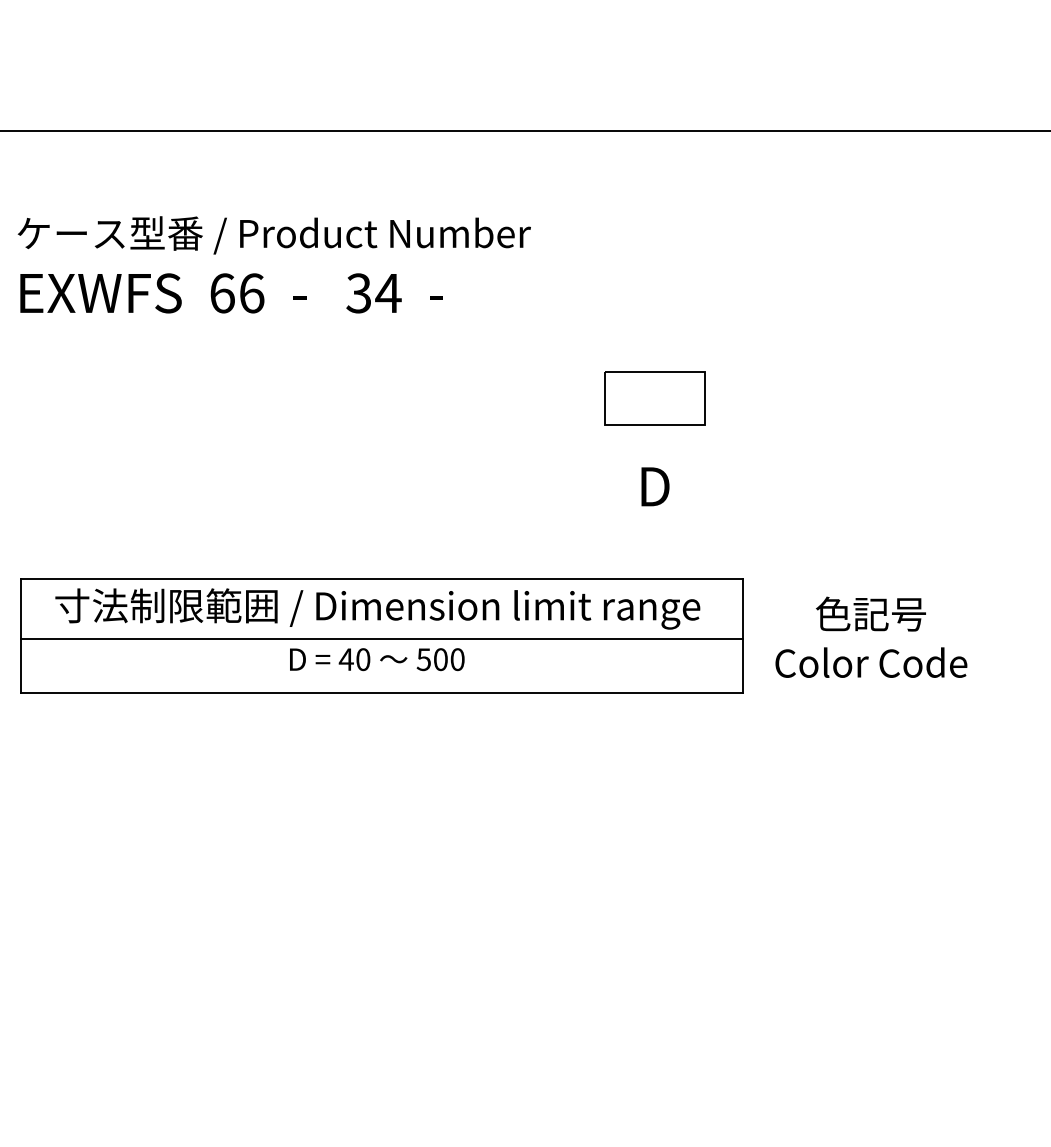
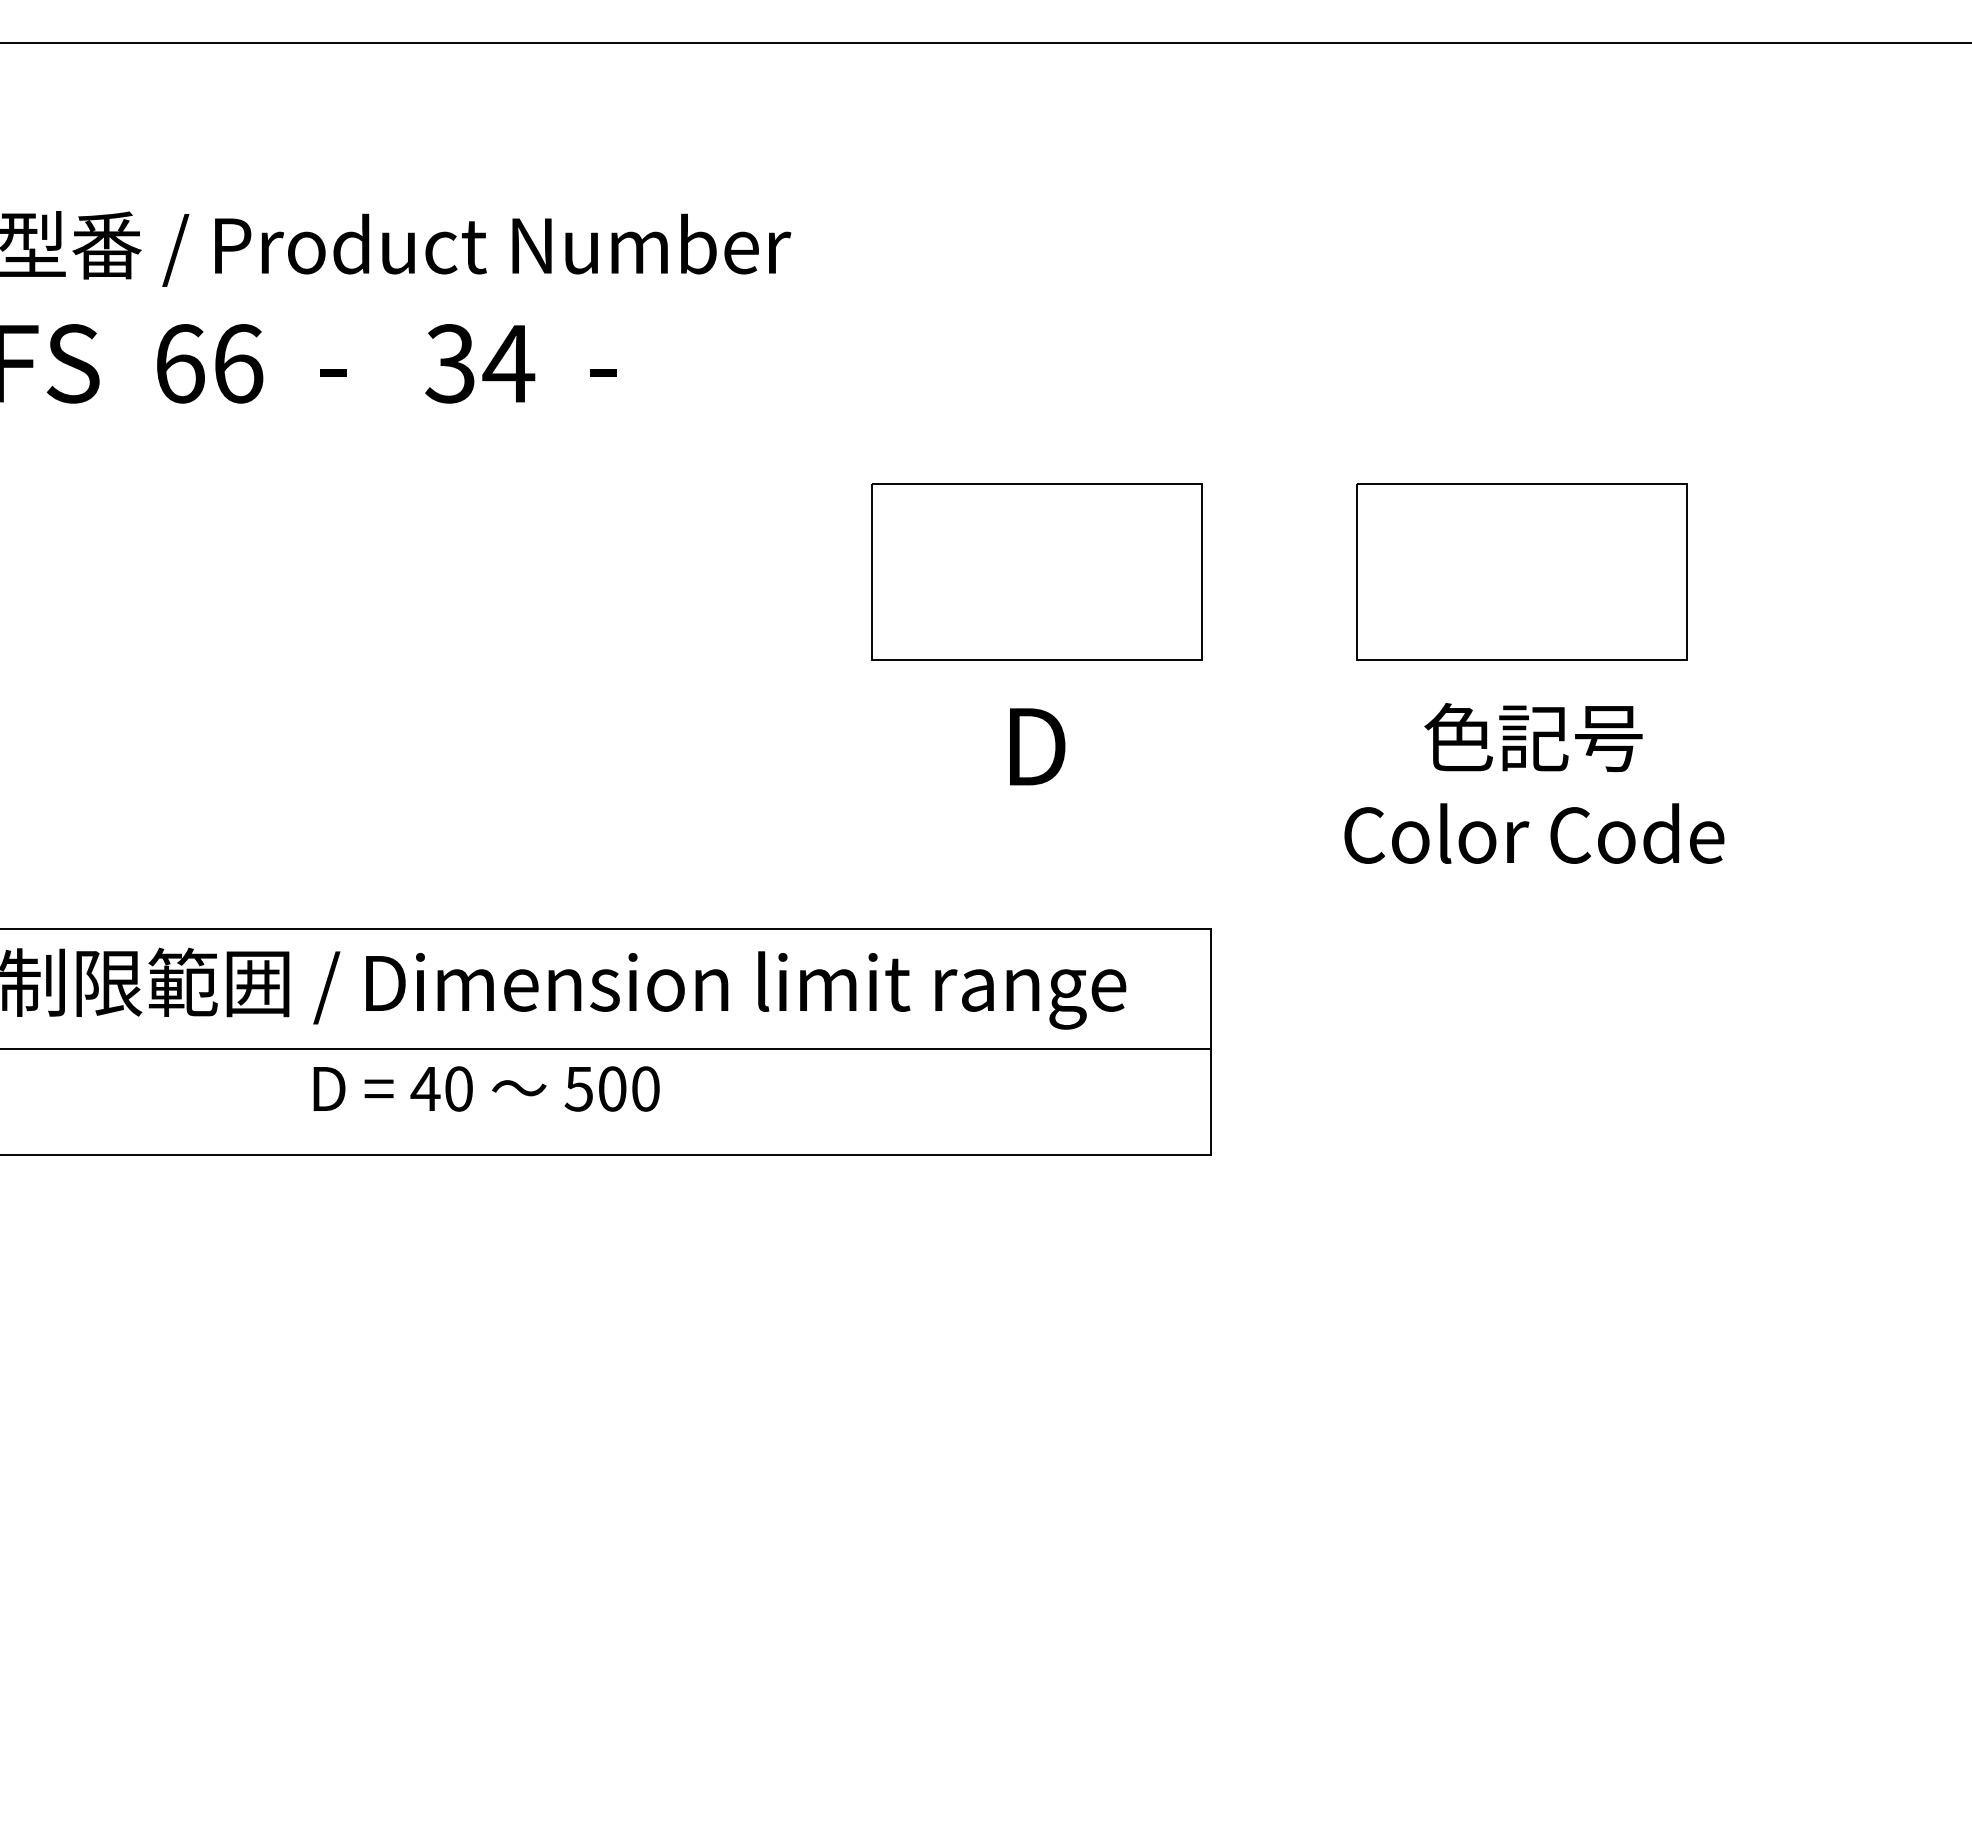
part: (654, 398) -> (1035, 571), size x1.67
part: (899, 398) -> (1520, 571), added
text: (871, 636) -> (1534, 781), moved

